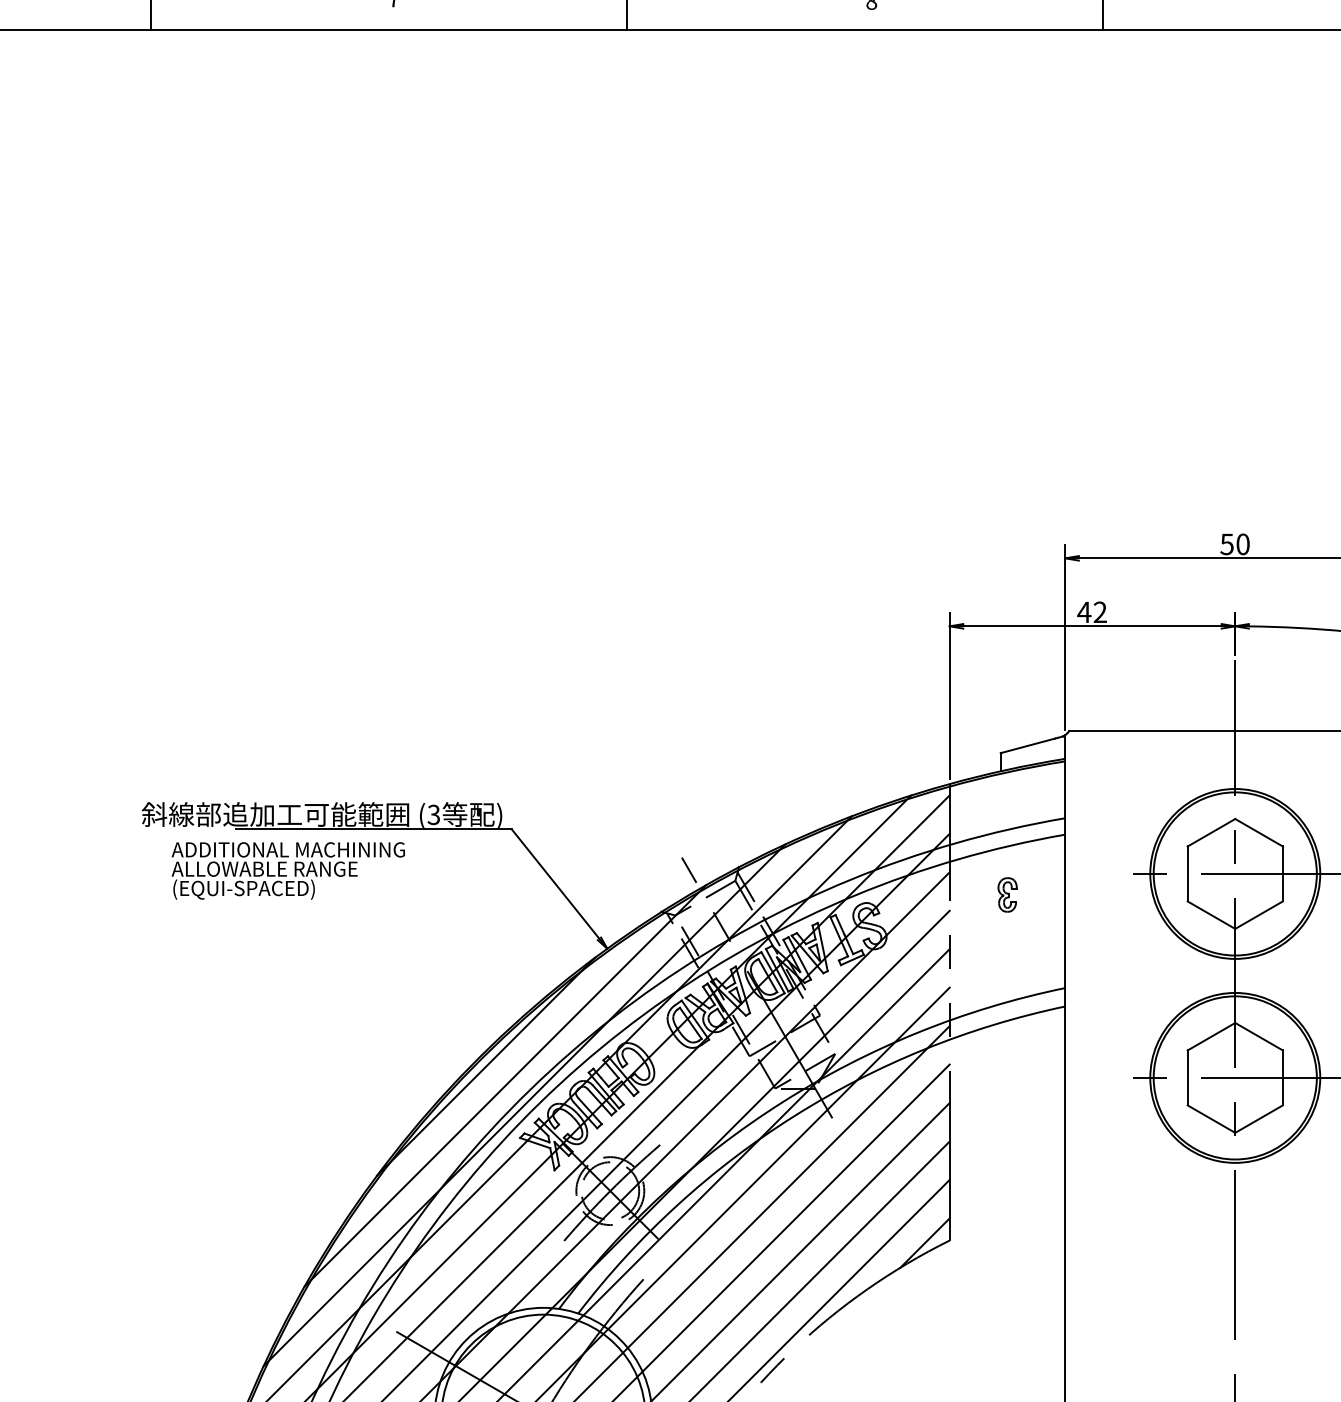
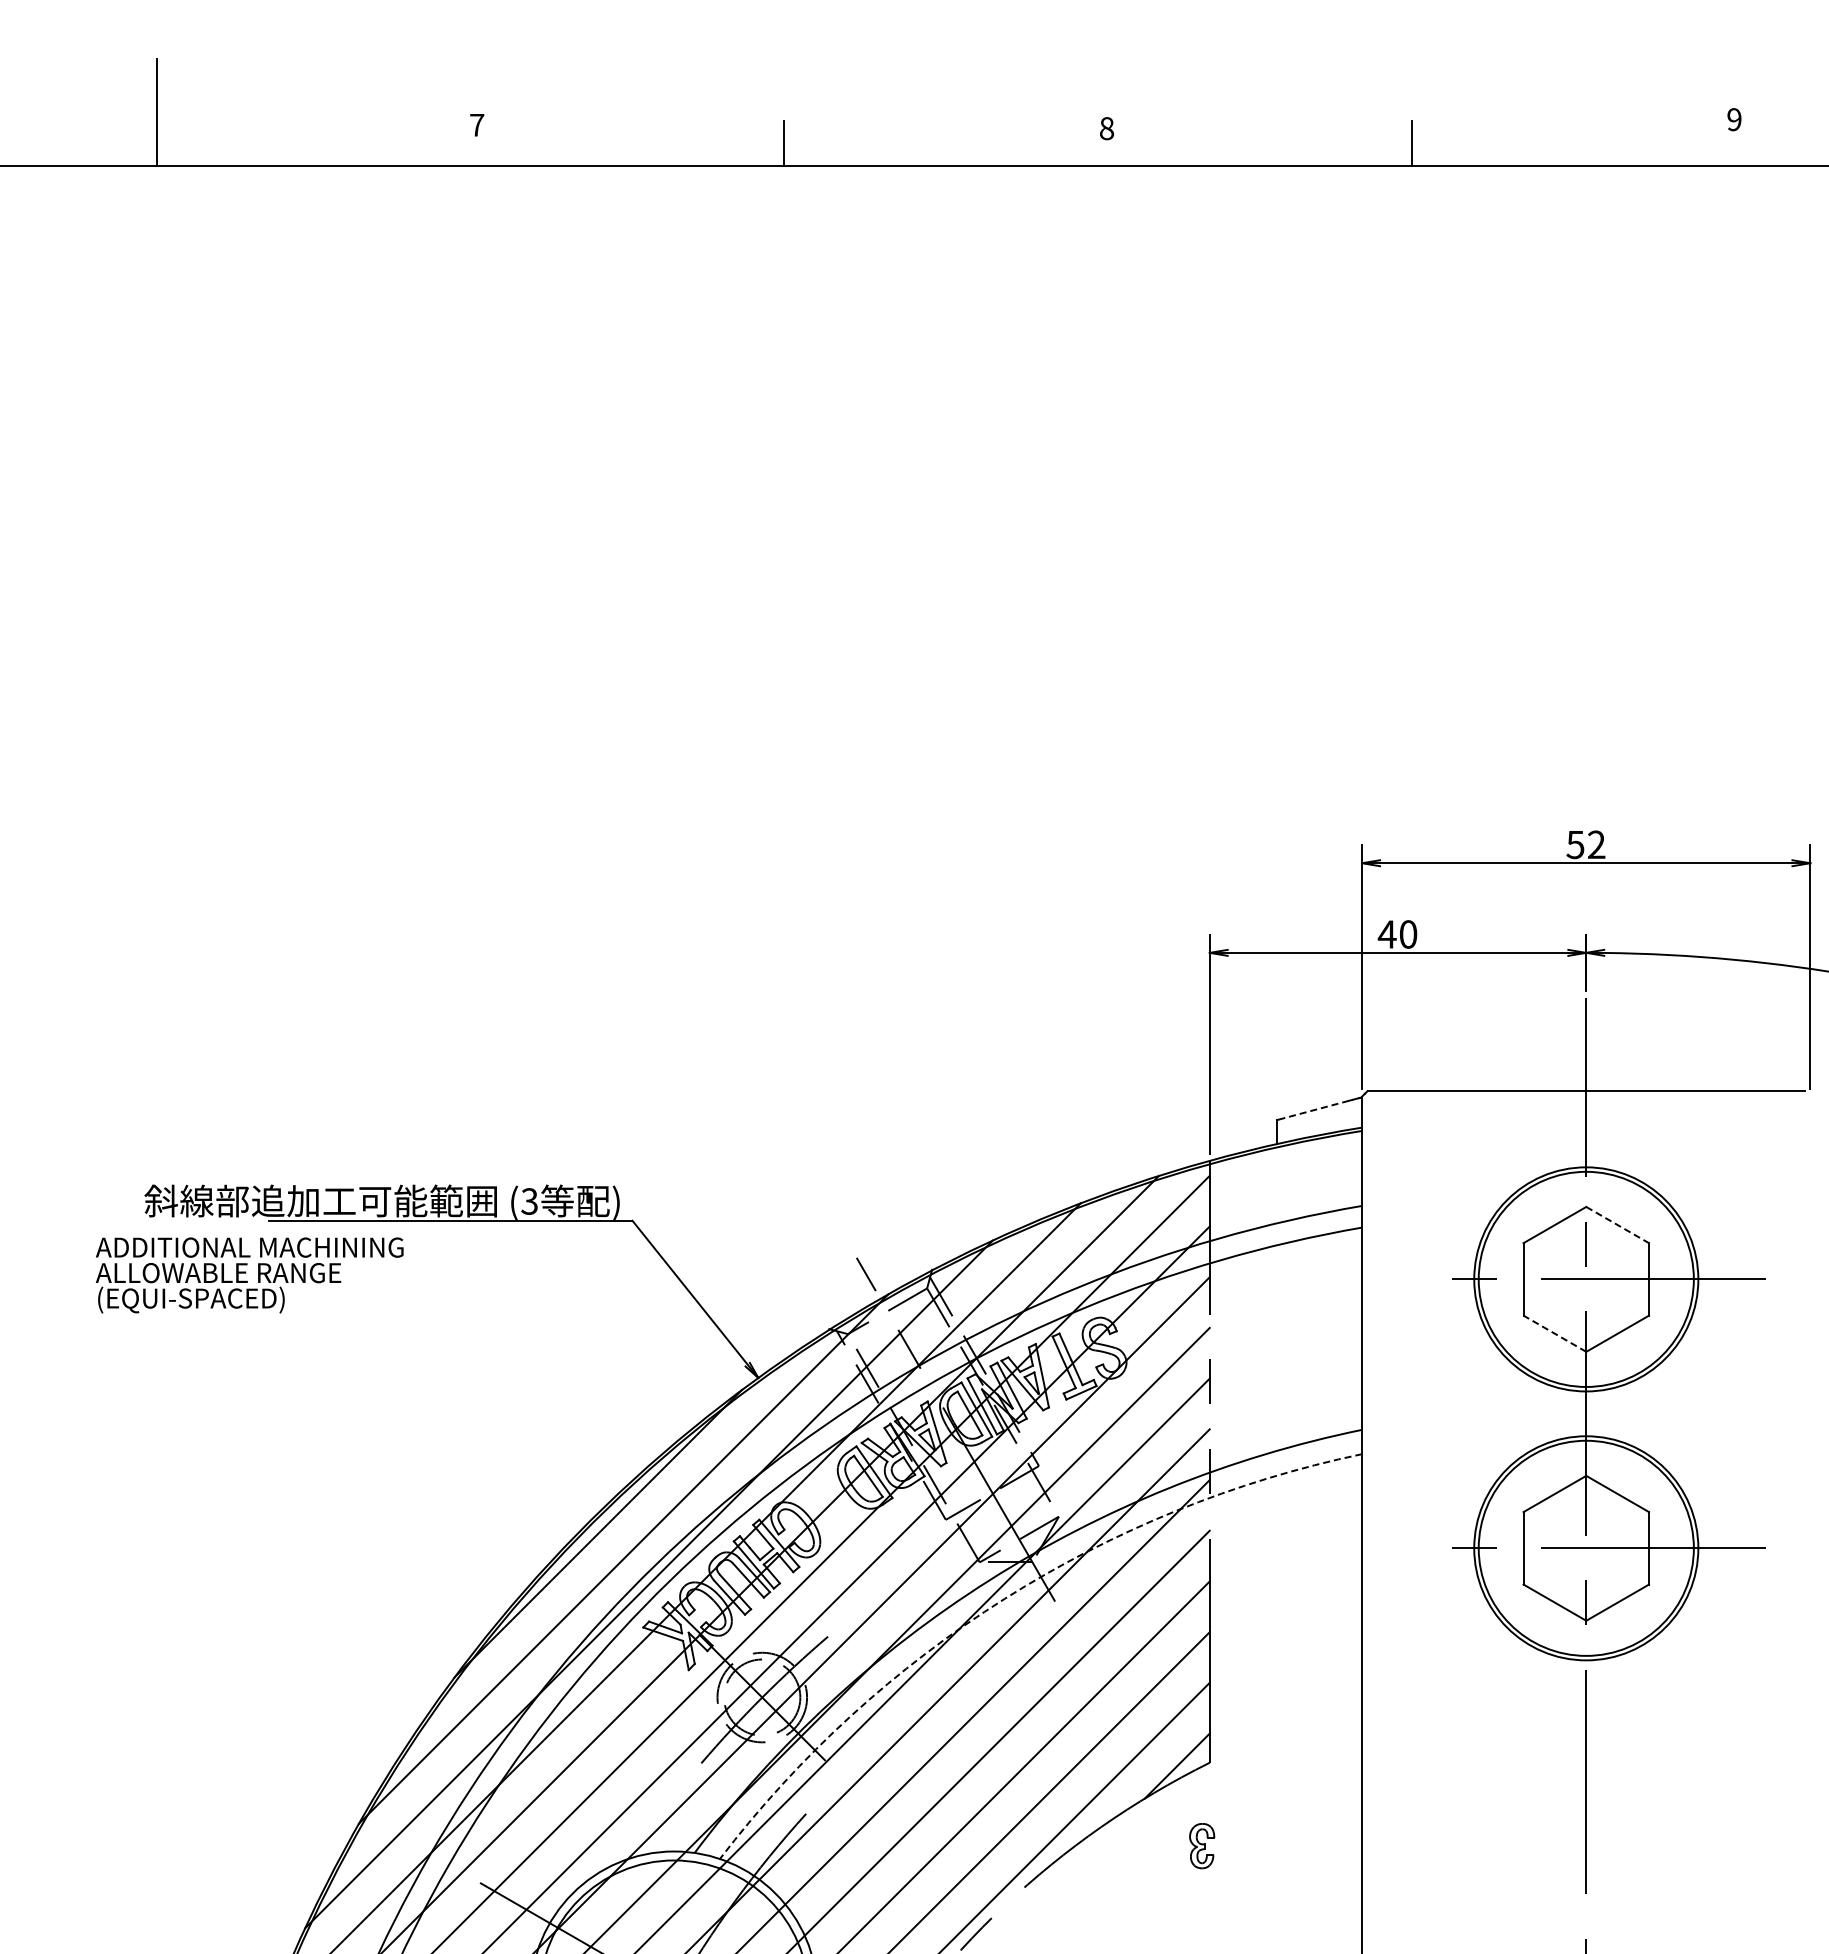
text: (1243, 544) -> (1596, 844), 50 -> 52
text: (1100, 612) -> (1408, 934), 42 -> 40
line: (1028, 745) -> (1313, 1110), solid -> dashed
line: (1259, 833) -> (1618, 1225), solid -> dashed
text: (288, 871) -> (249, 1275), moved
part: (1007, 895) -> (1202, 1846), moved
line: (1211, 914) -> (1554, 1333), solid -> dashed
arc: (794, 1115) -> (1004, 1598), solid -> dashed

